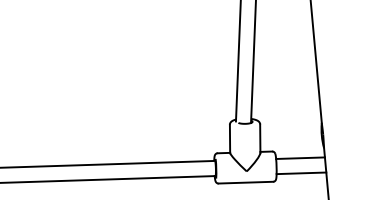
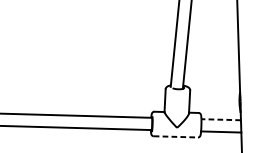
line: (300, 158) -> (221, 119), solid -> dashed
line: (246, 182) -> (176, 136), solid -> dashed

